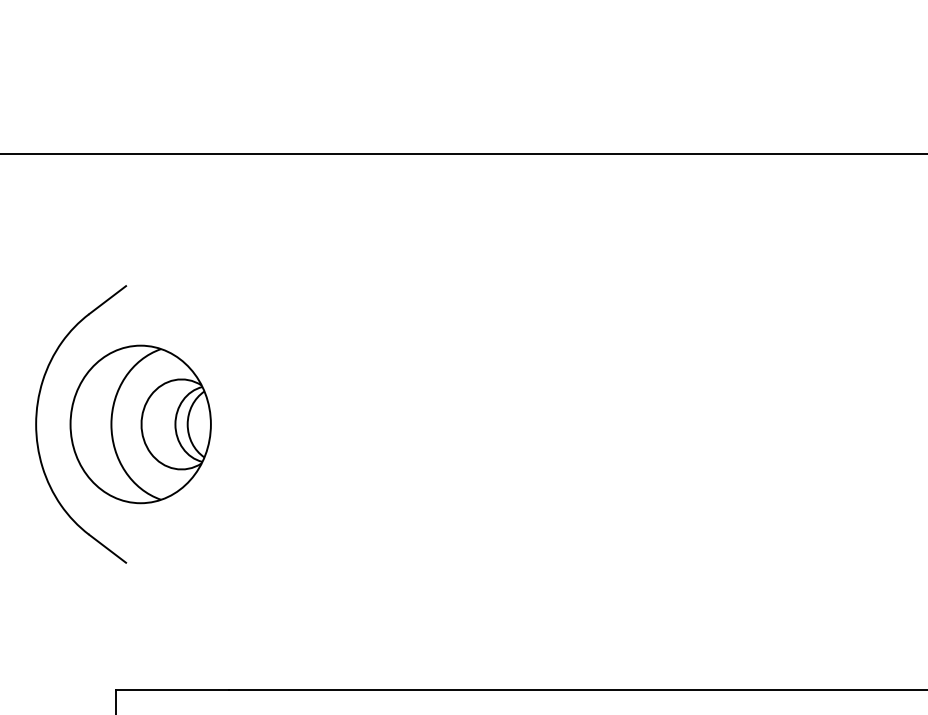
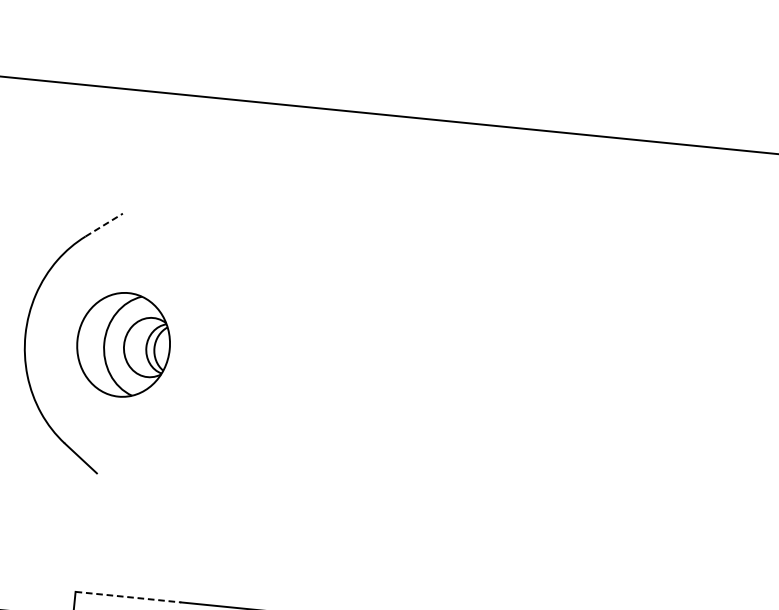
line: (107, 299) -> (104, 224), solid -> dashed
part: (140, 424) -> (123, 344), size x0.7
line: (172, 690) -> (128, 597), solid -> dashed

